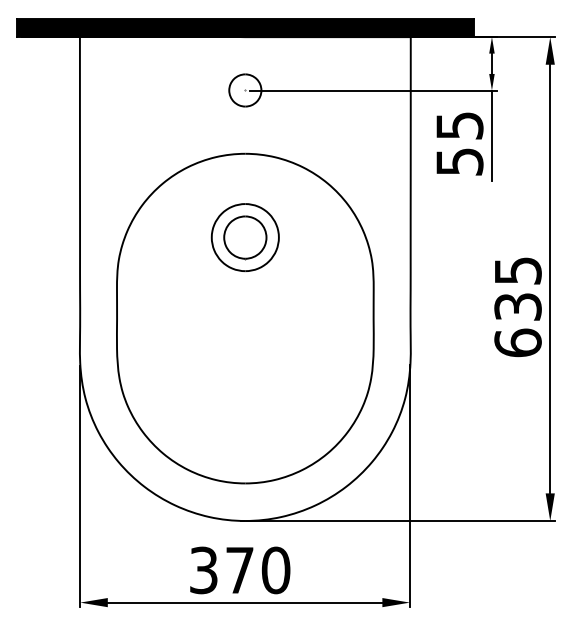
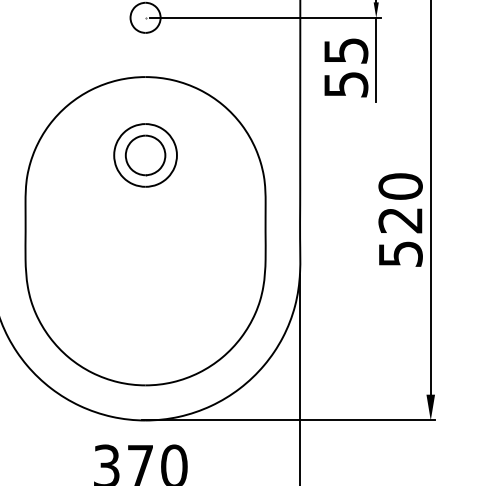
text: (517, 306) -> (400, 219), 635 -> 520

